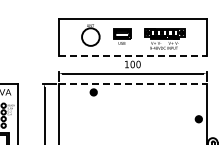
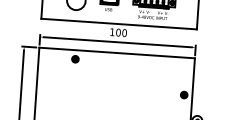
line: (132, 56) -> (118, 24), dashed -> solid
line: (132, 83) -> (116, 52), dashed -> solid

